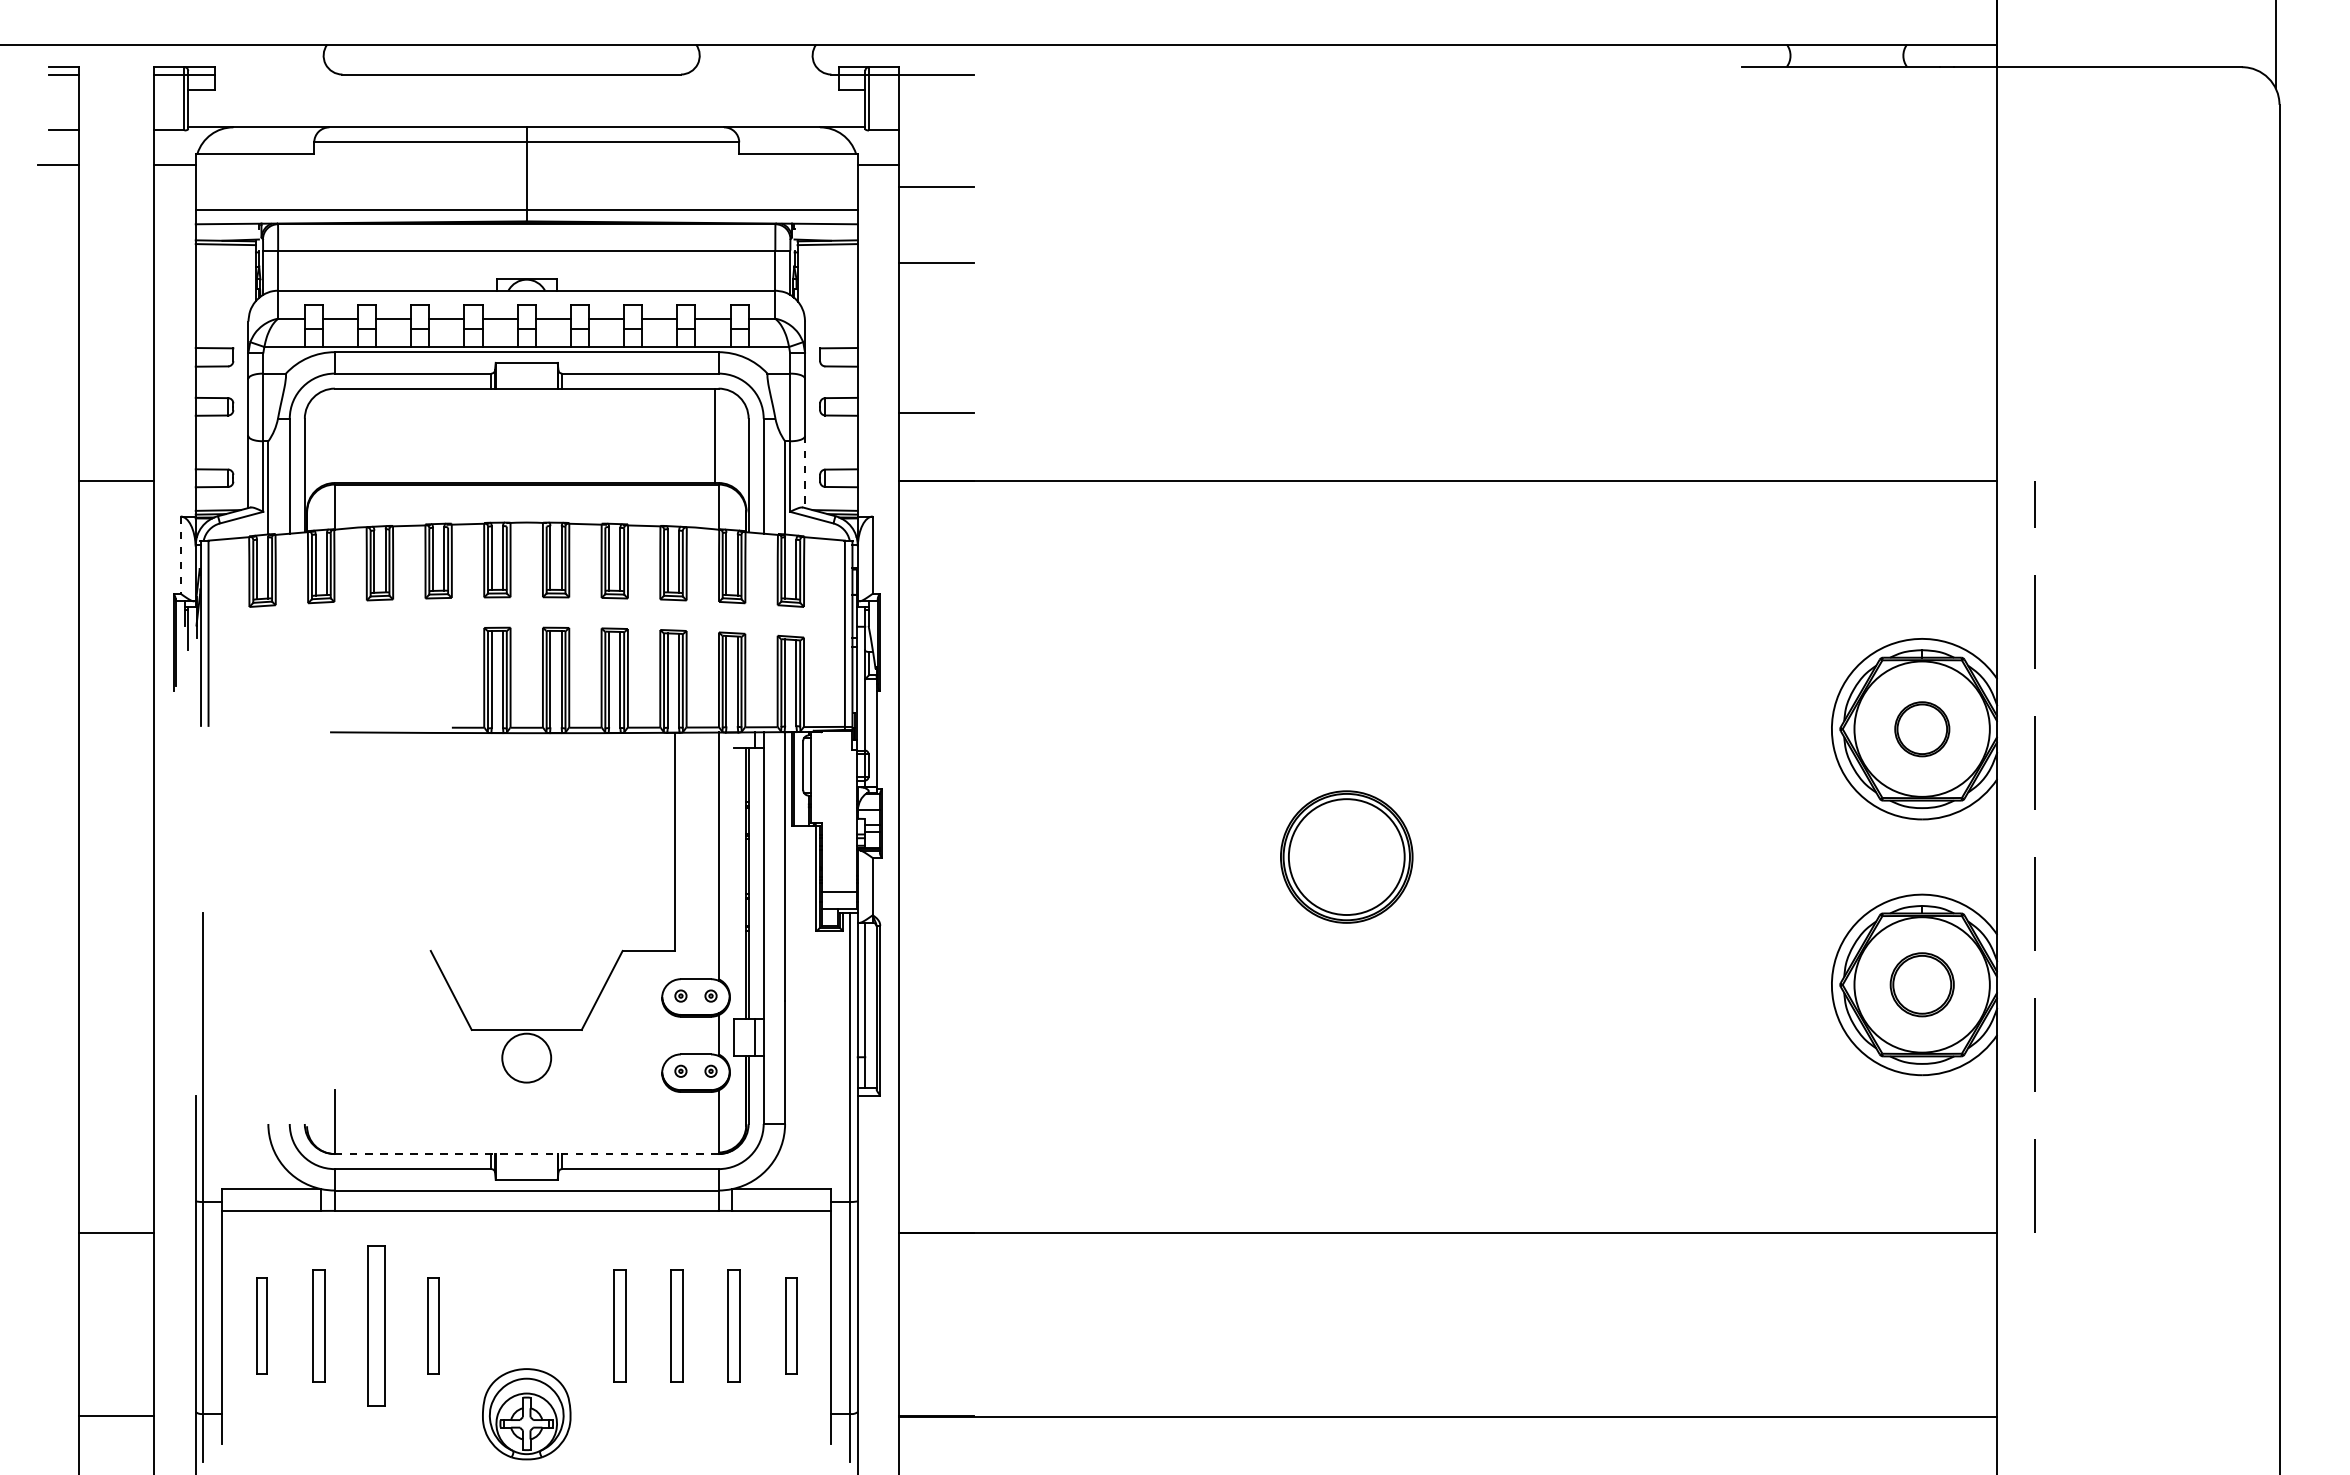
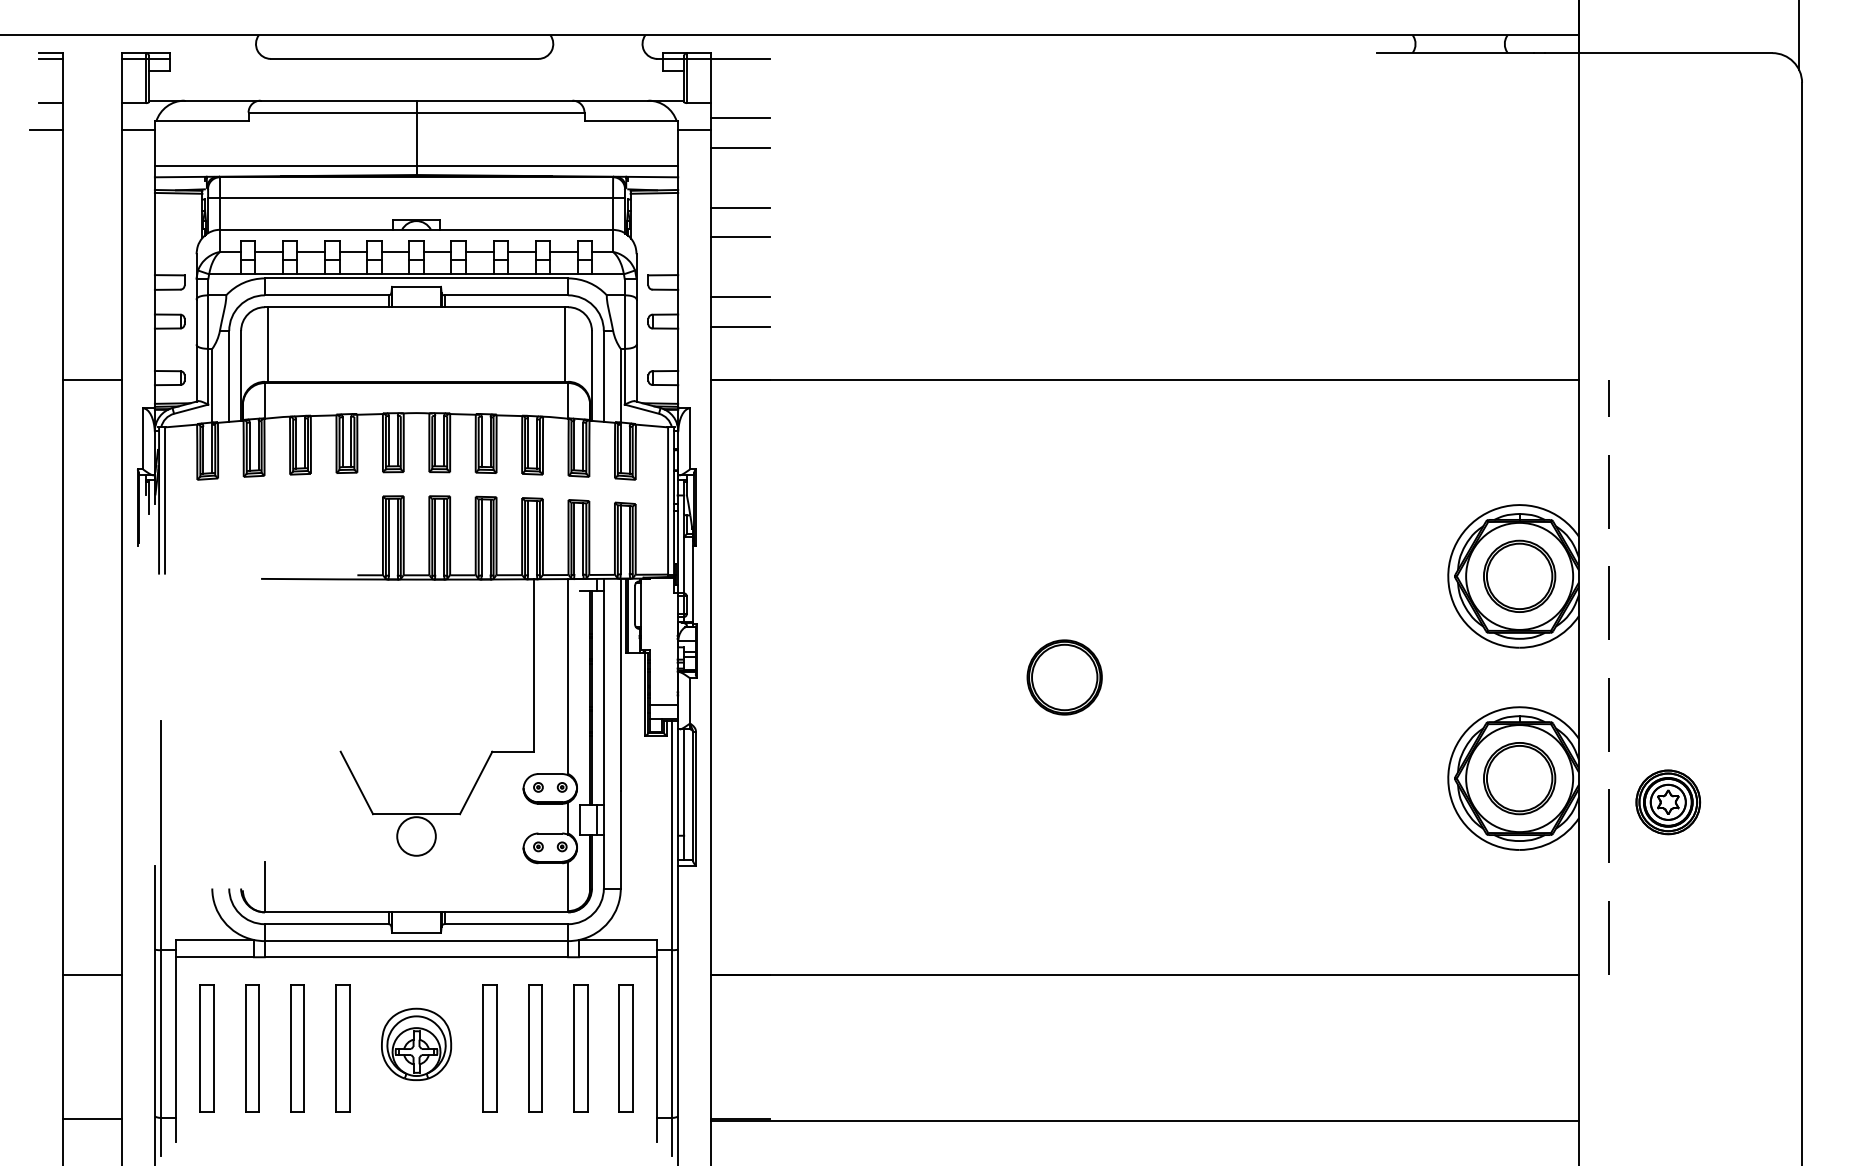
line: (936, 149) -> (740, 118), added
line: (936, 300) -> (740, 237), added
line: (936, 375) -> (740, 296), added
line: (338, 435) -> (267, 344), added
line: (805, 472) -> (636, 373), dashed -> solid
line: (180, 555) -> (142, 439), dashed -> solid
part: (1922, 729) -> (1519, 576), size x1.67
part: (1346, 856) -> (1064, 677), size x0.71
part: (1922, 984) -> (1519, 778), size x1.43
part: (2110, 1014) -> (1668, 801), added
line: (526, 1154) -> (416, 912), dashed -> solid
part: (261, 1325) -> (206, 1047), size x1.67
part: (318, 1325) -> (251, 1047), size x1.43
part: (433, 1325) -> (342, 1047), size x1.67
part: (619, 1325) -> (489, 1047), size x1.43
part: (677, 1325) -> (535, 1047), size x1.43
part: (734, 1325) -> (580, 1047), size x1.43
part: (791, 1325) -> (625, 1047), size x1.67
part: (526, 1414) -> (416, 1044), moved

